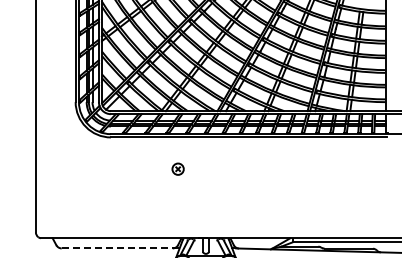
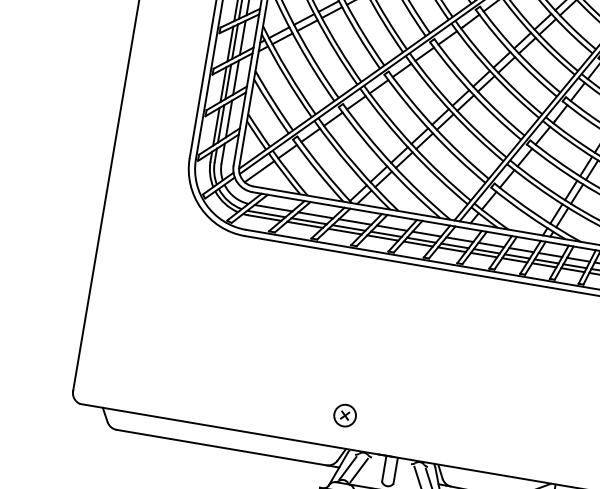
part: (177, 168) -> (344, 414), moved
line: (120, 248) -> (227, 448), dashed -> solid

